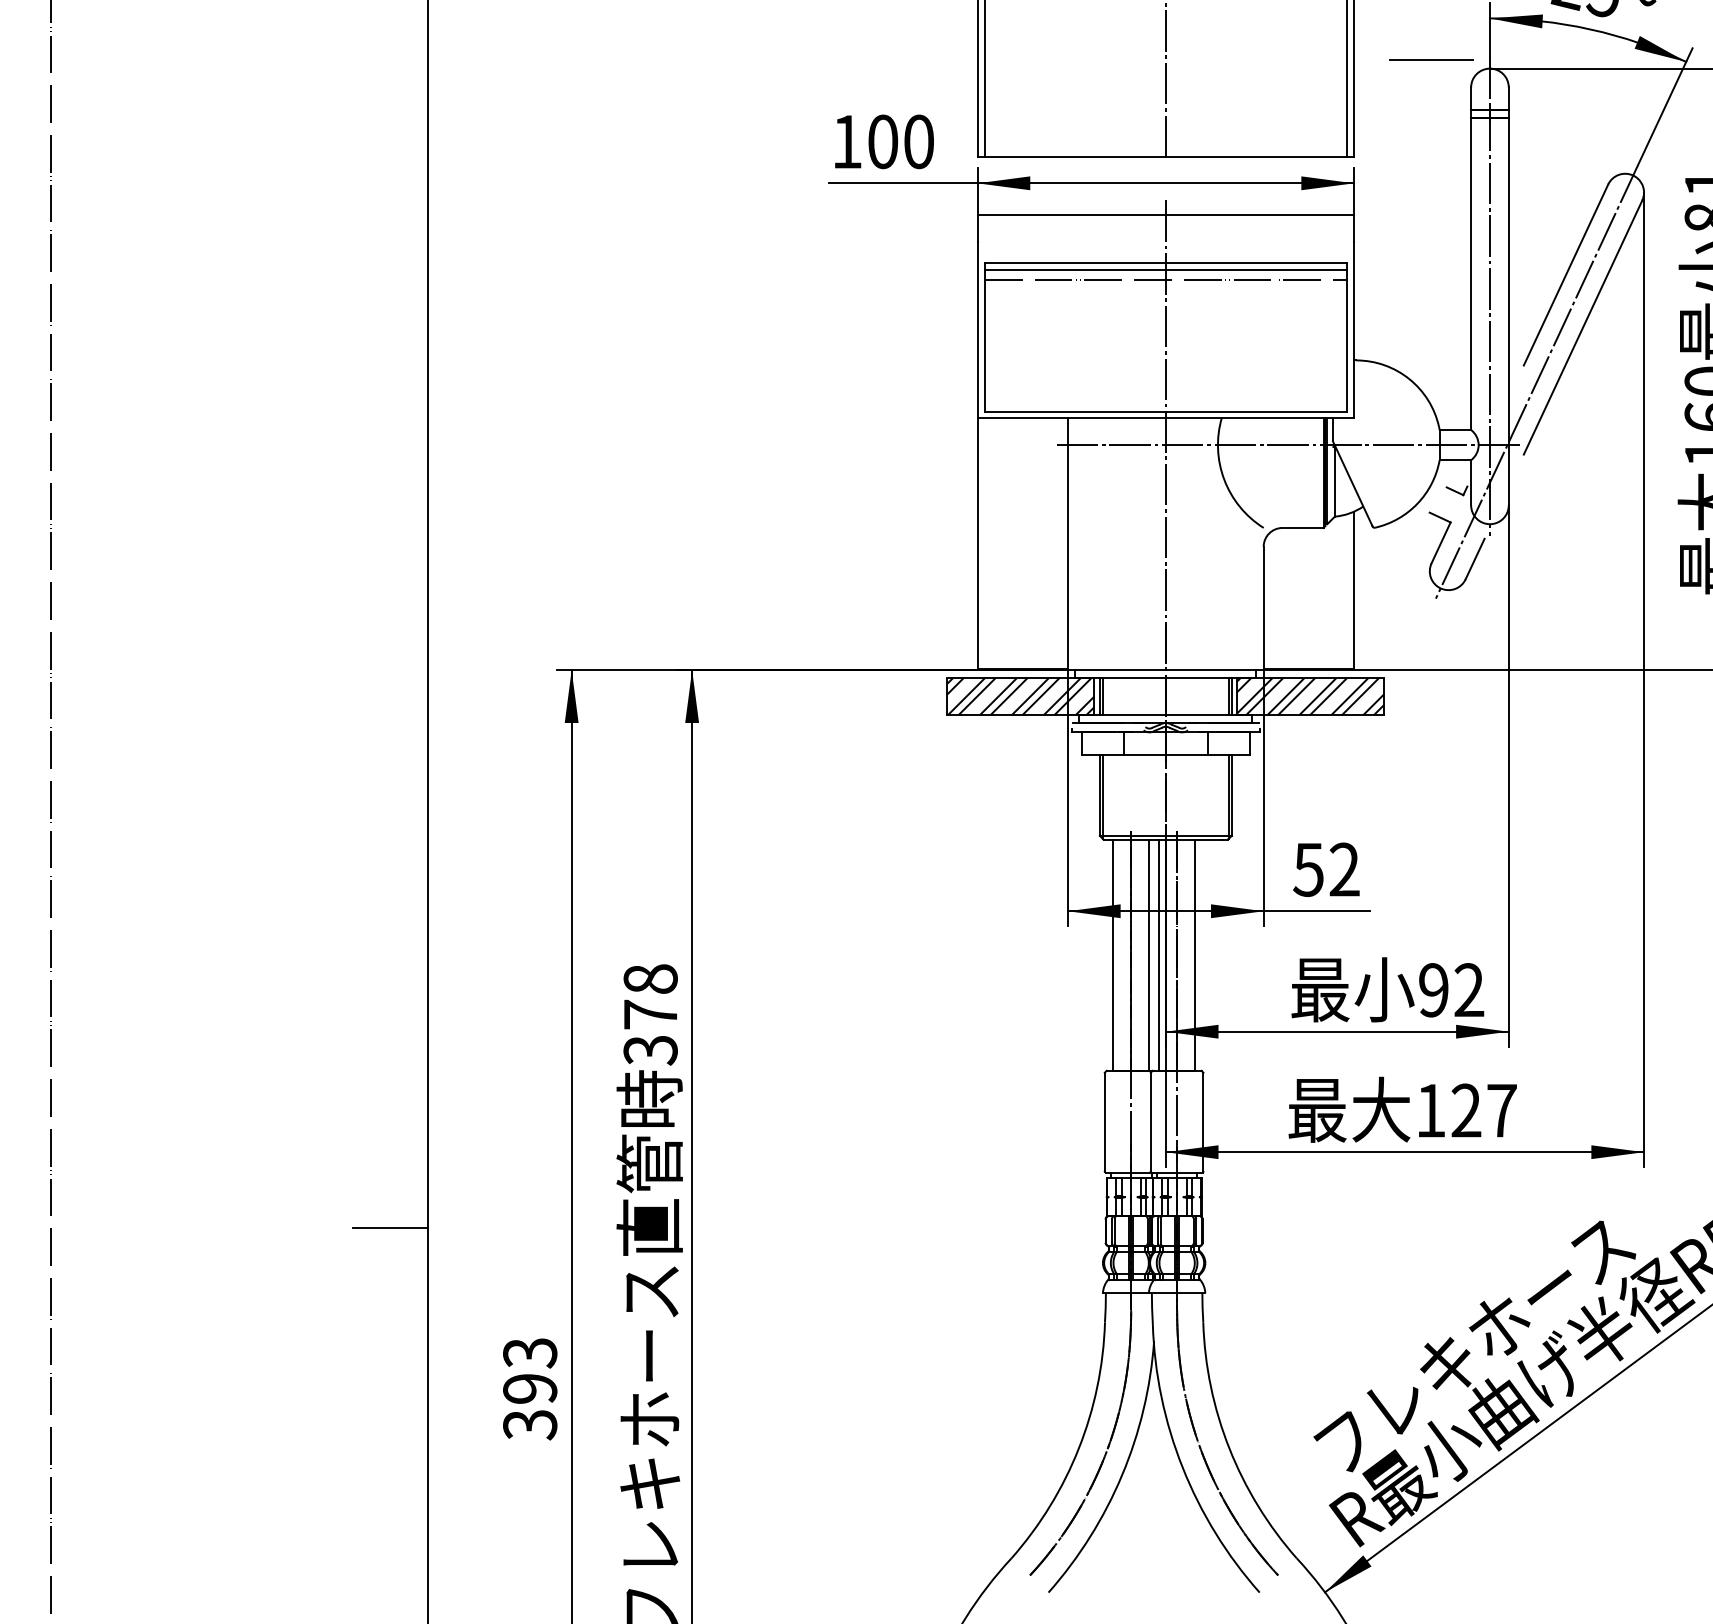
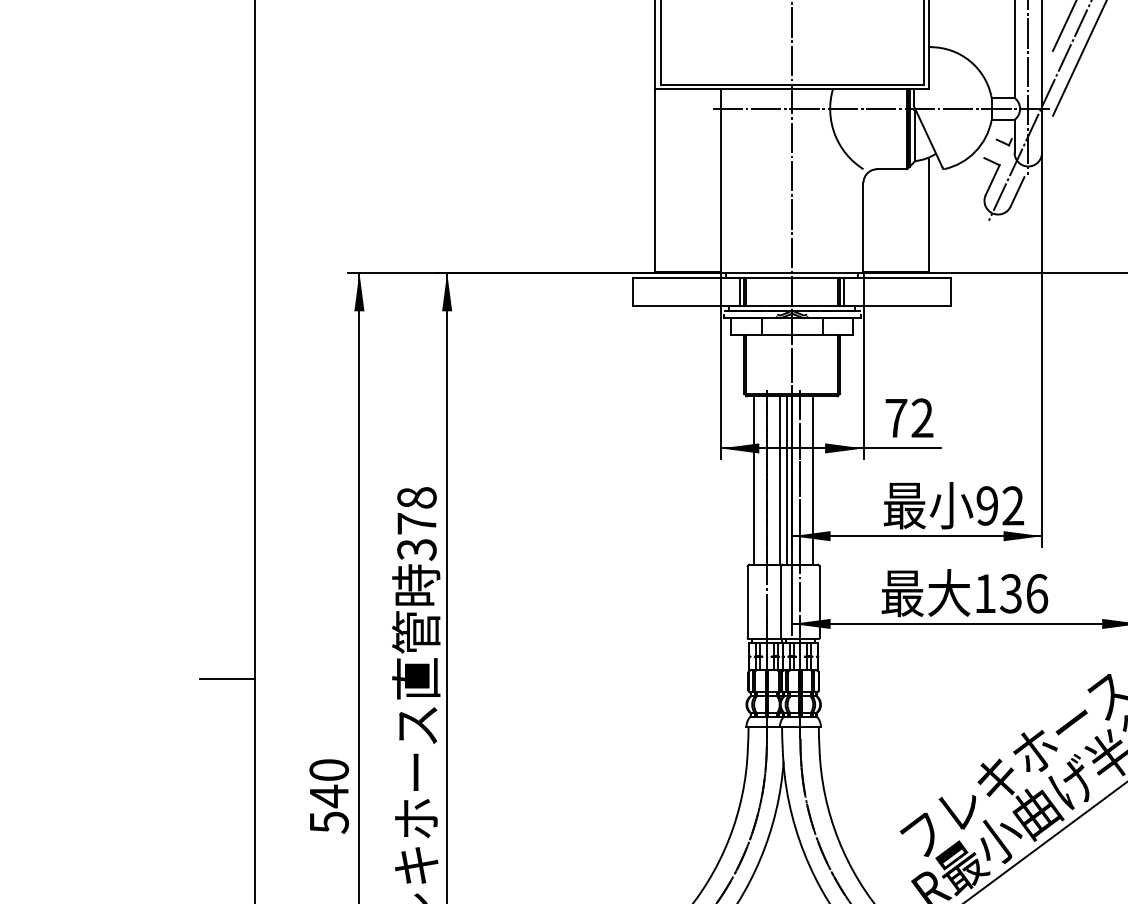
hatch: (1020, 696) -> (686, 292), removed
hatch: (1310, 696) -> (897, 292), removed
text: (1308, 870) -> (896, 418), 52 -> 72
text: (1484, 1110) -> (1024, 593), 127 -> 136
text: (530, 1389) -> (329, 796), 393 -> 540

